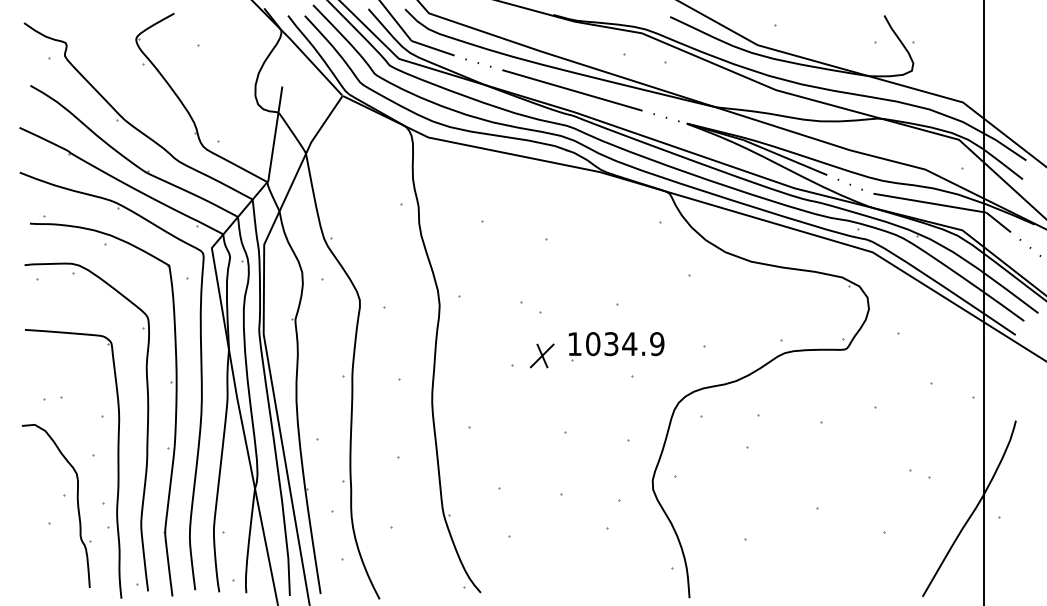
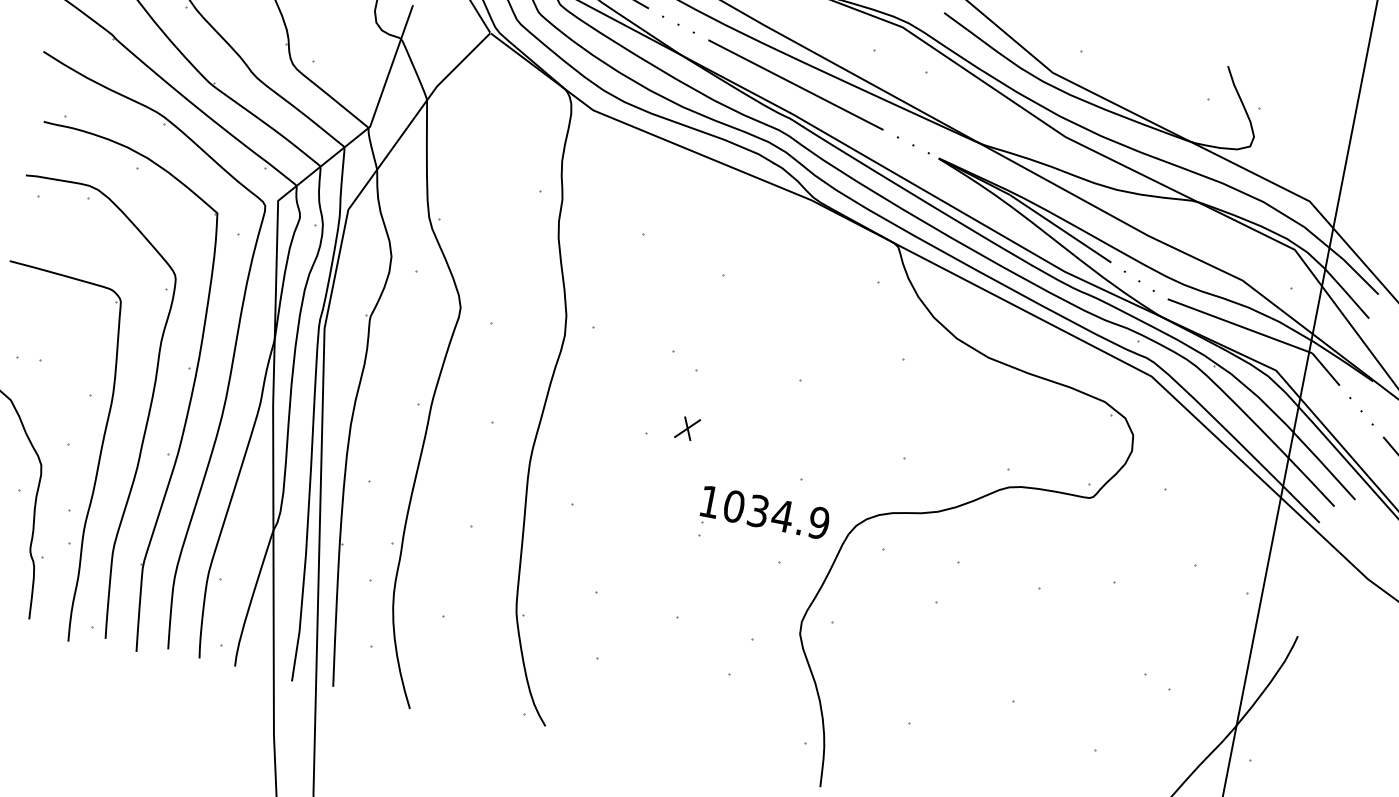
part: (616, 346) -> (764, 515), moved
part: (541, 355) -> (686, 427), size x0.7

